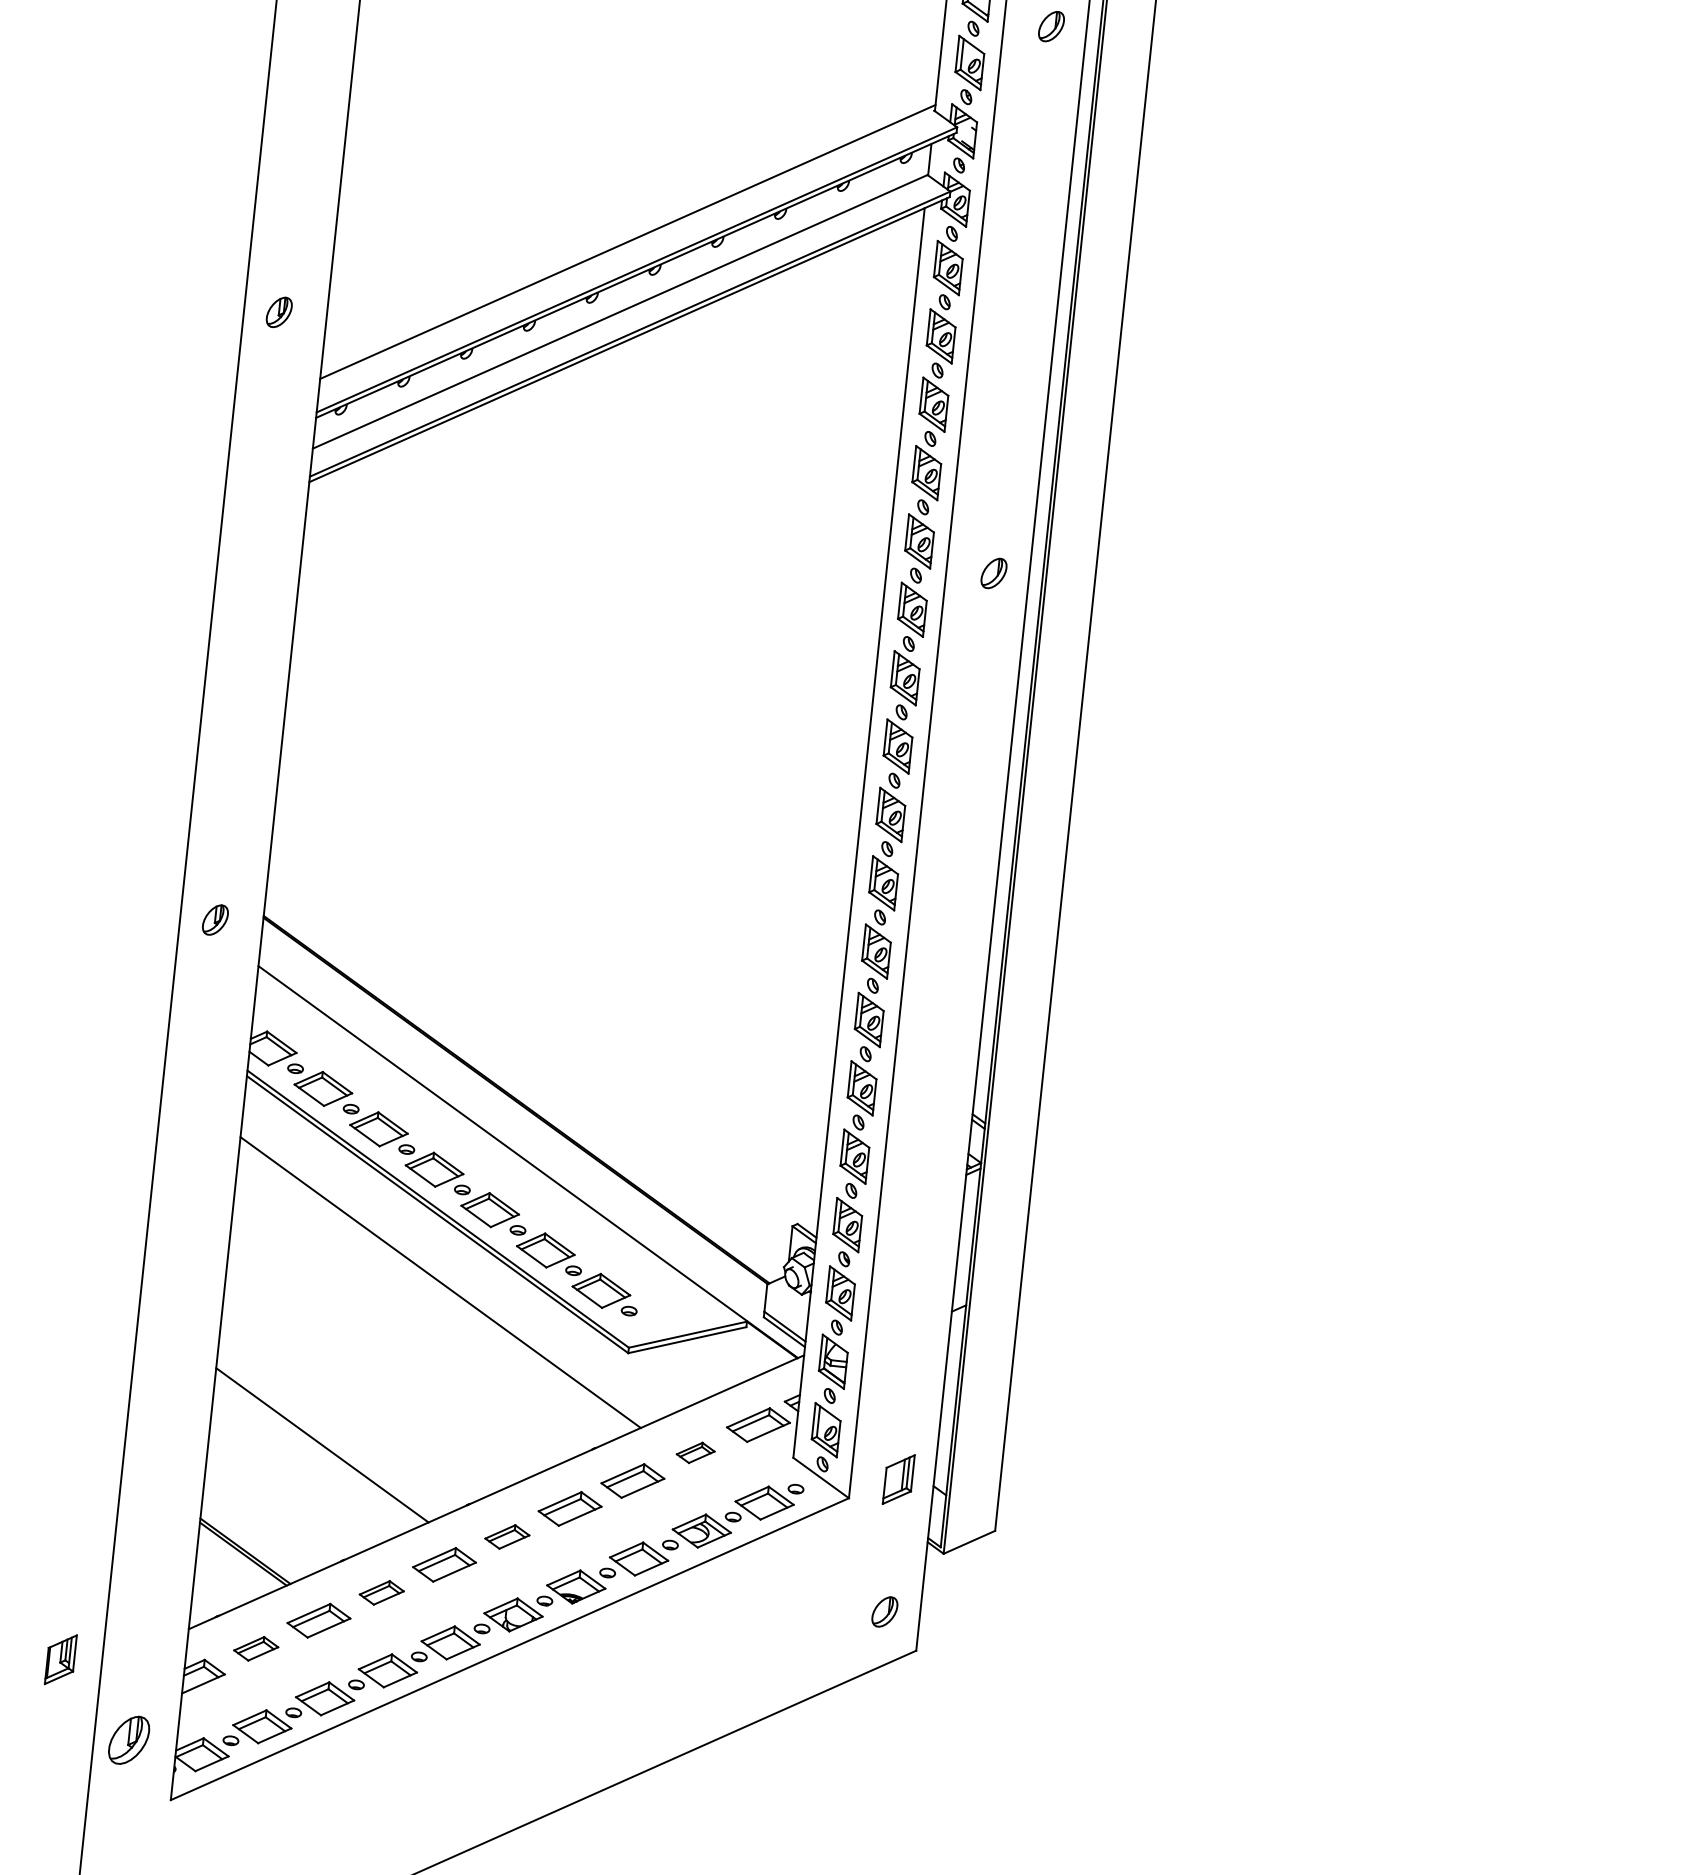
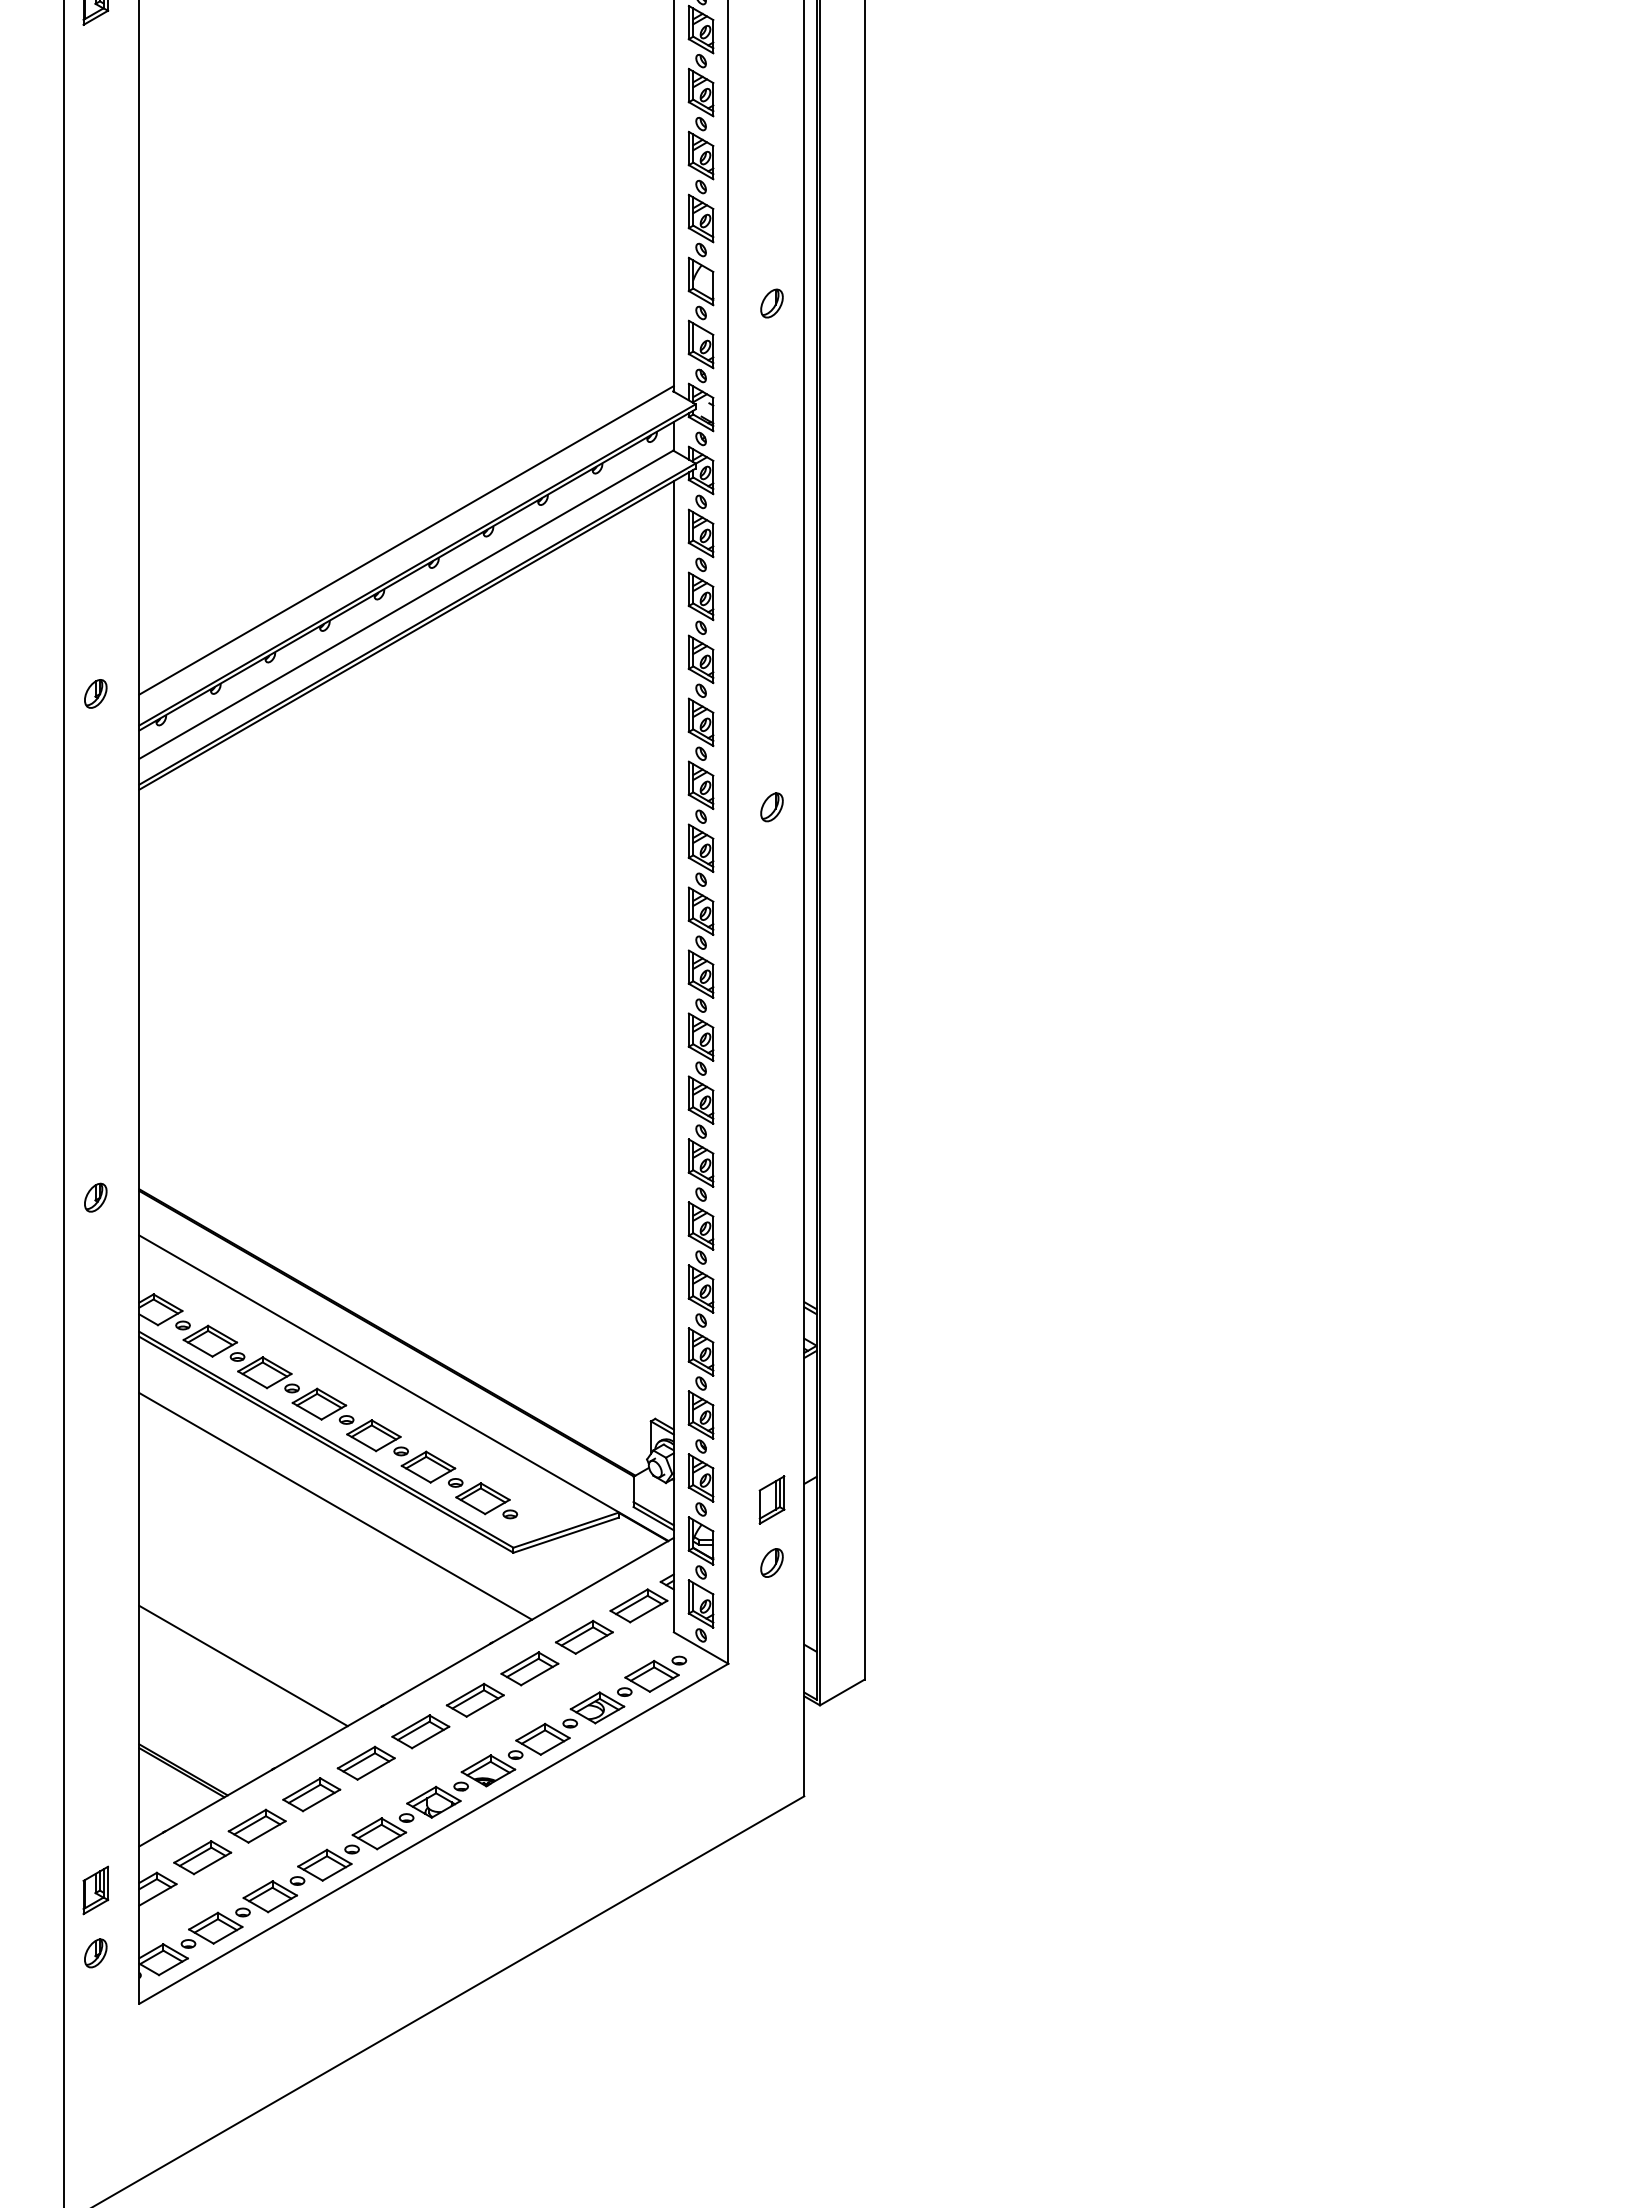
part: (279, 311) -> (95, 693), moved
part: (695, 1452) -> (584, 1636), size x1.67
part: (898, 1478) -> (771, 1499), moved
part: (507, 1536) -> (420, 1731), size x1.43
part: (381, 1592) -> (311, 1794), size x1.43
part: (884, 1611) -> (771, 1562), moved
part: (255, 1648) -> (202, 1857), size x1.43
part: (60, 1659) -> (95, 1890), moved
part: (128, 1740) -> (95, 1953), size x0.62

